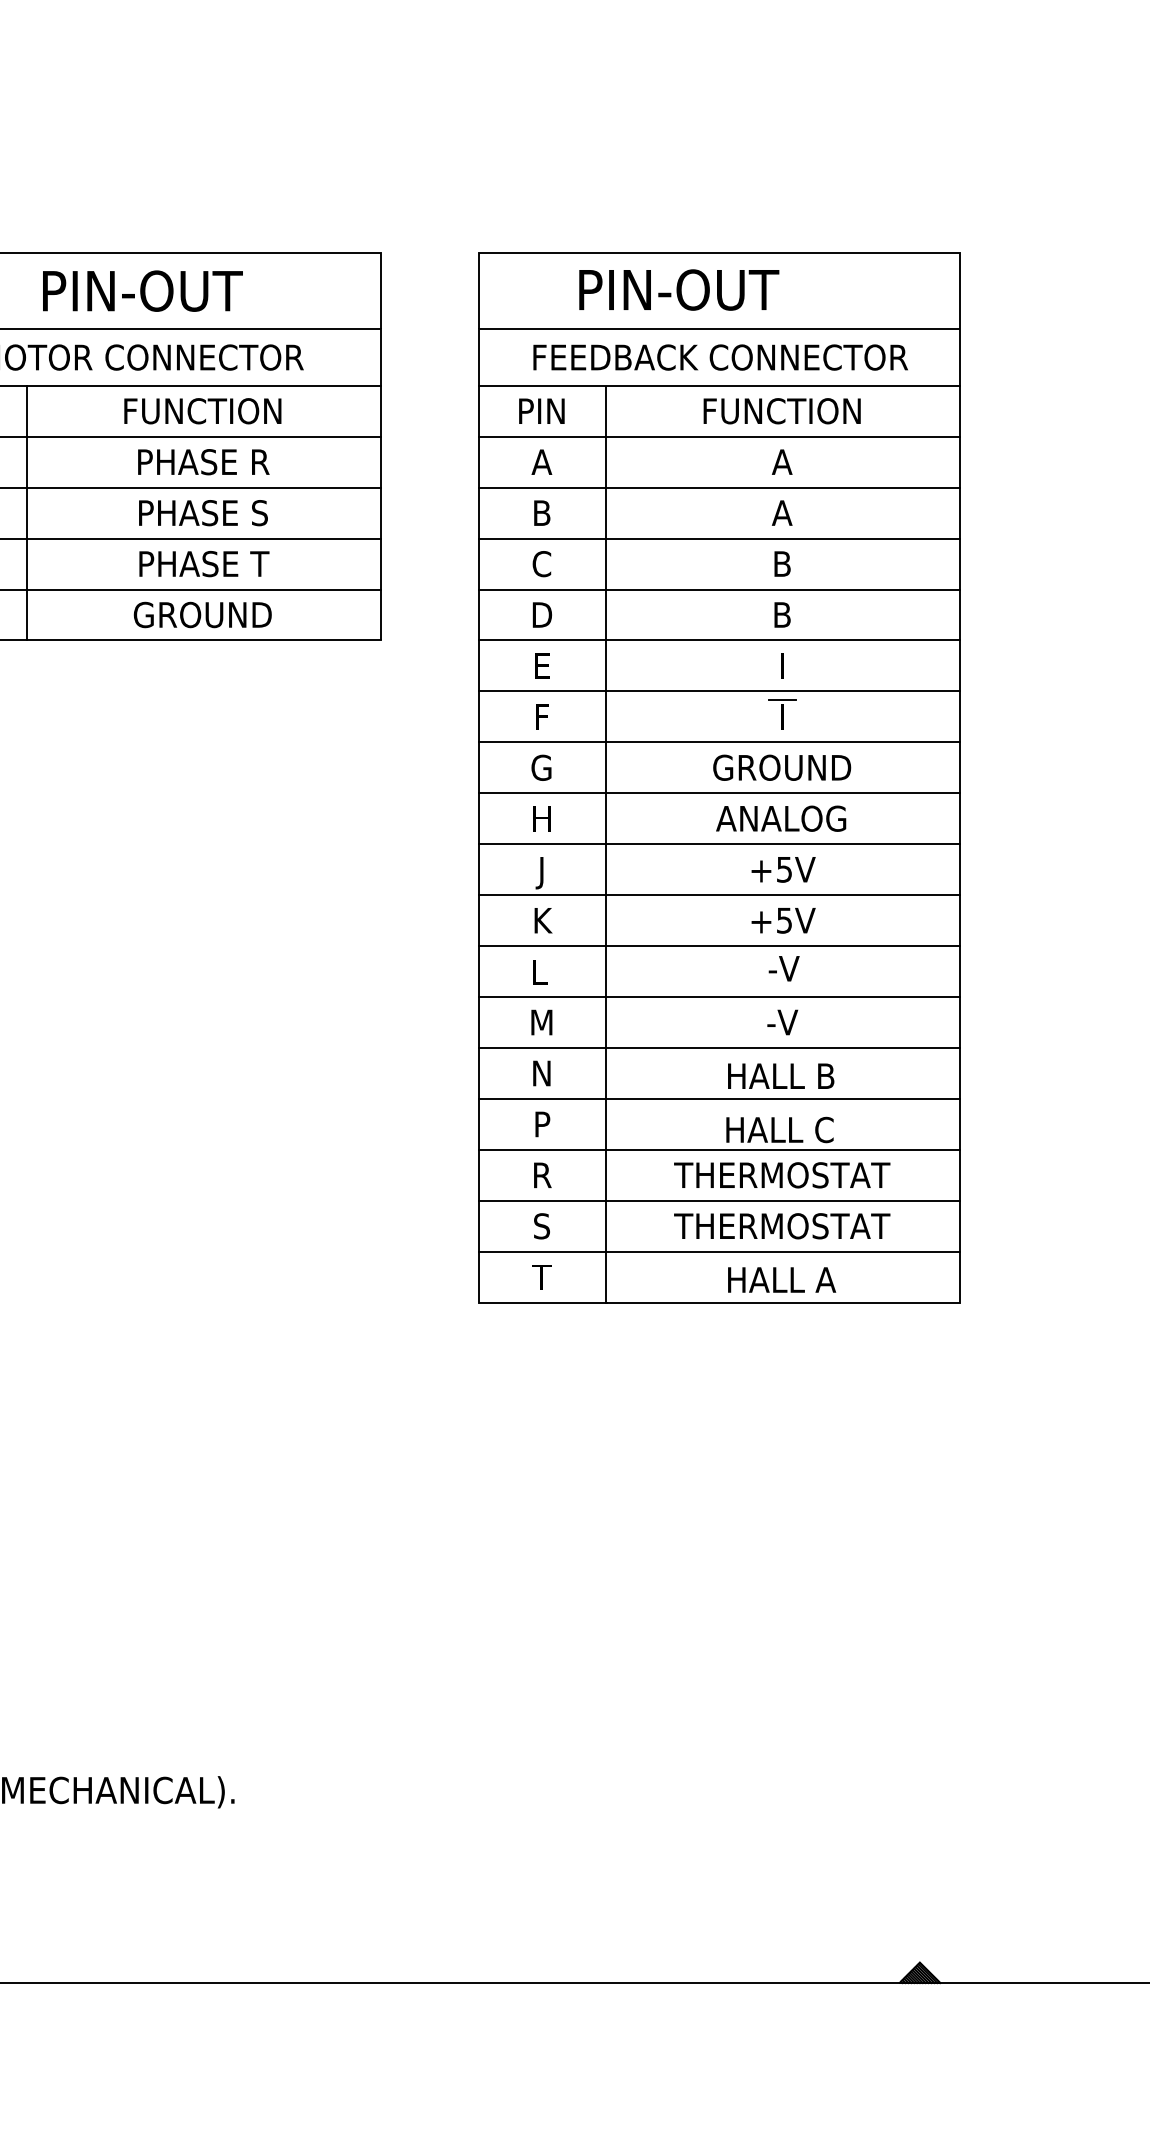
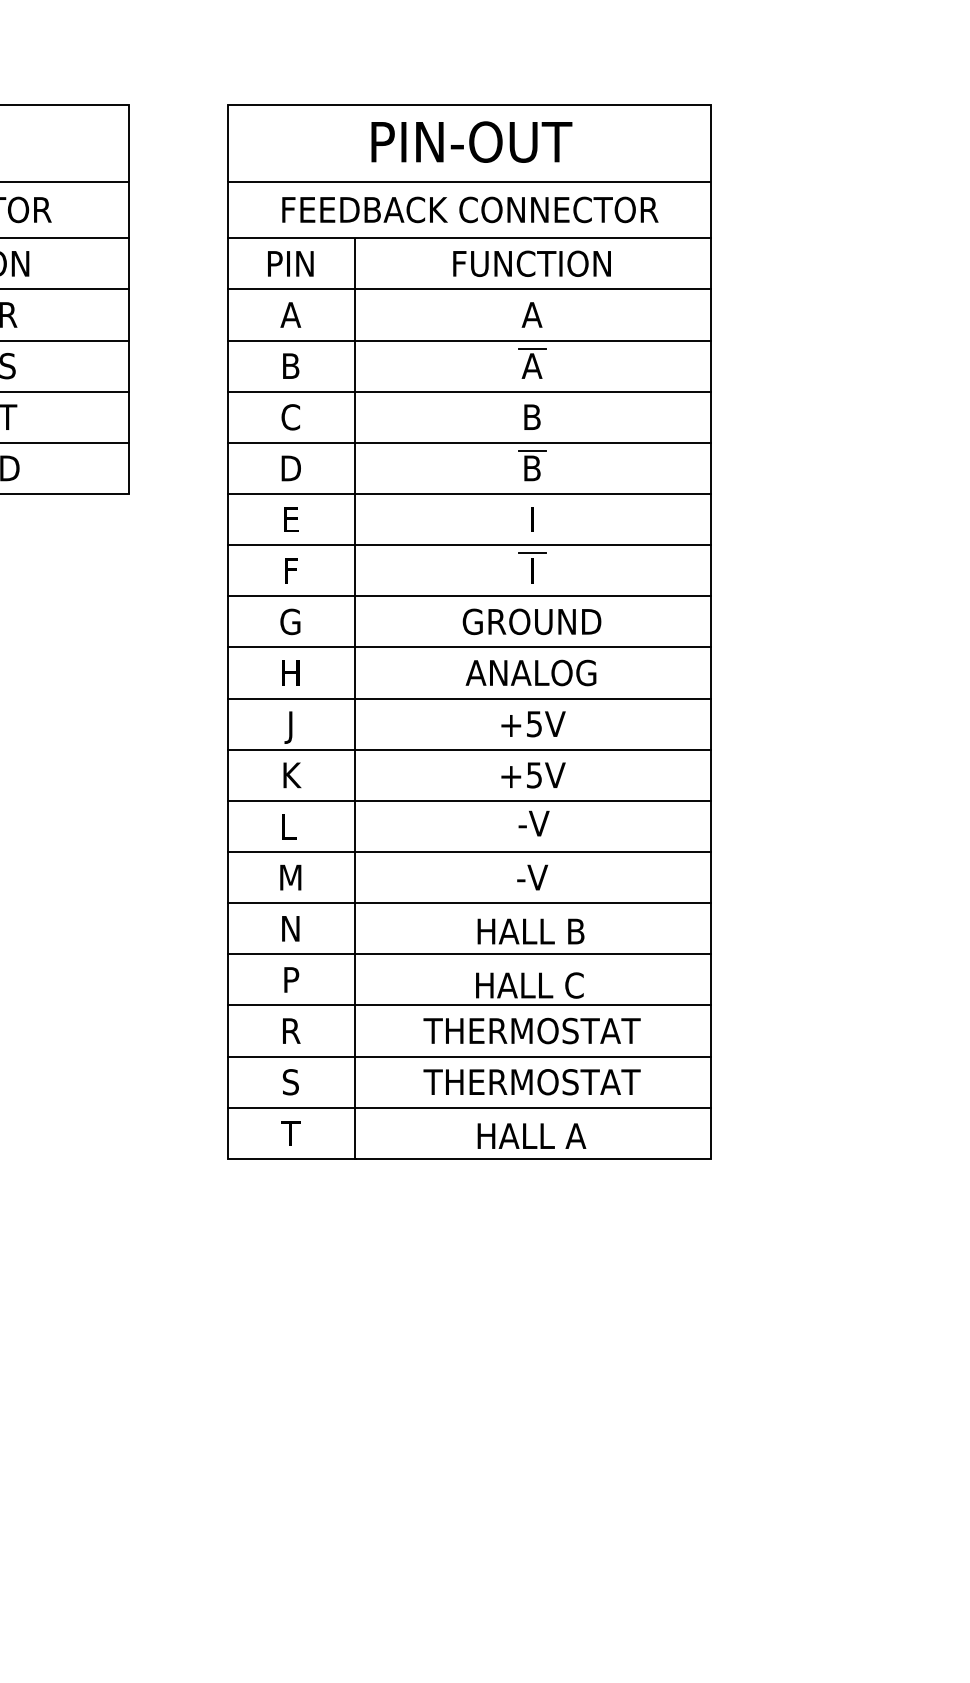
text: (679, 289) -> (472, 141), moved
line: (781, 495) -> (531, 348), added
line: (781, 597) -> (531, 450), added

